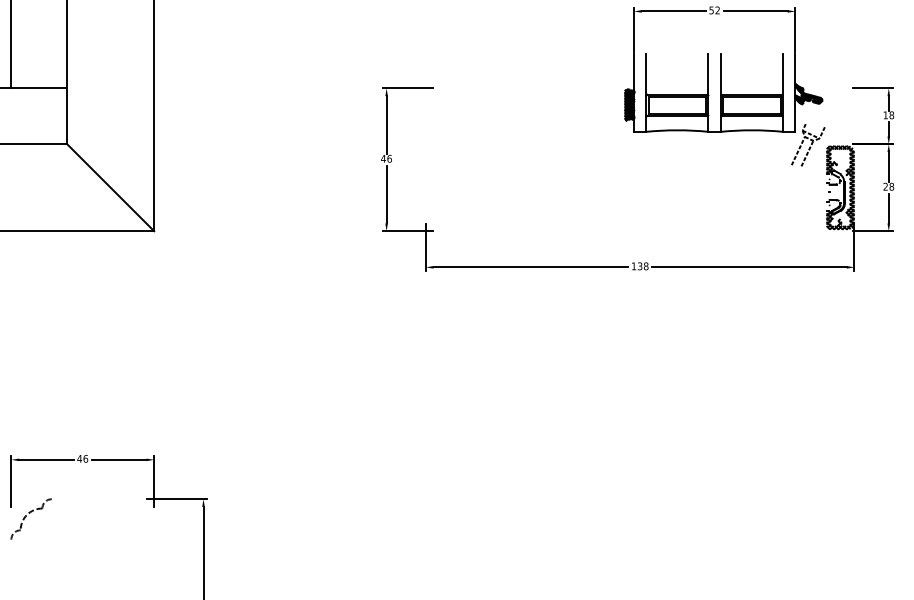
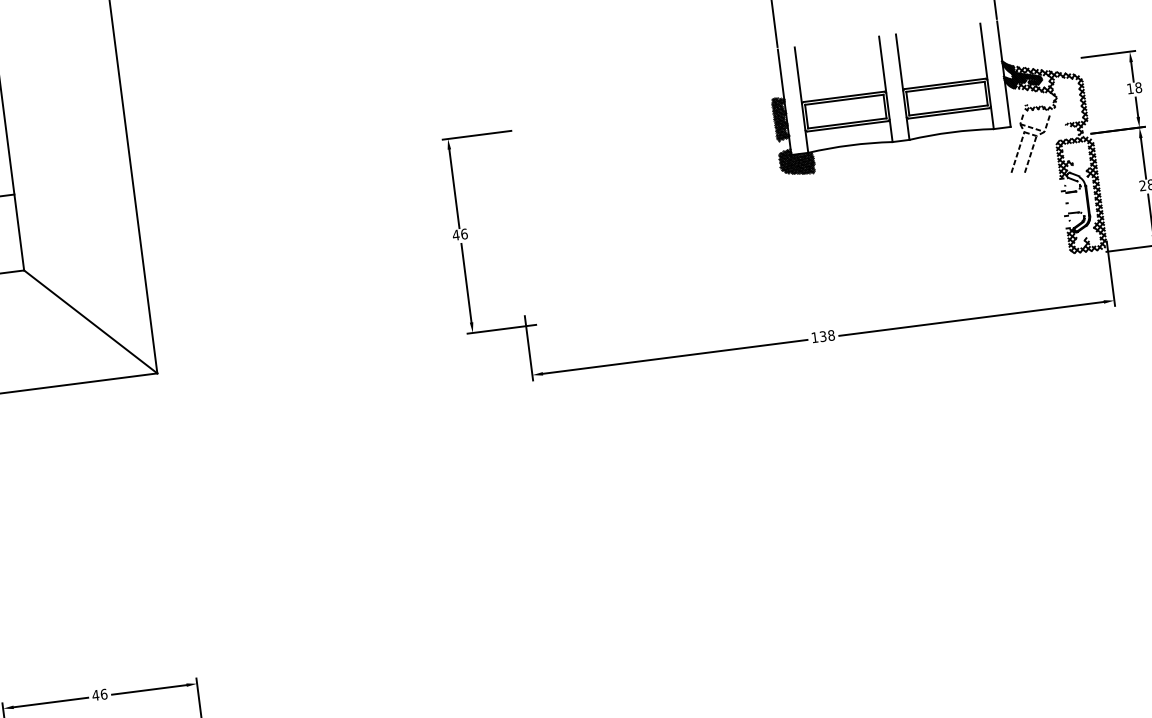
hatch: (828, 116) -> (1052, 100), added
hatch: (636, 137) -> (795, 162), added

